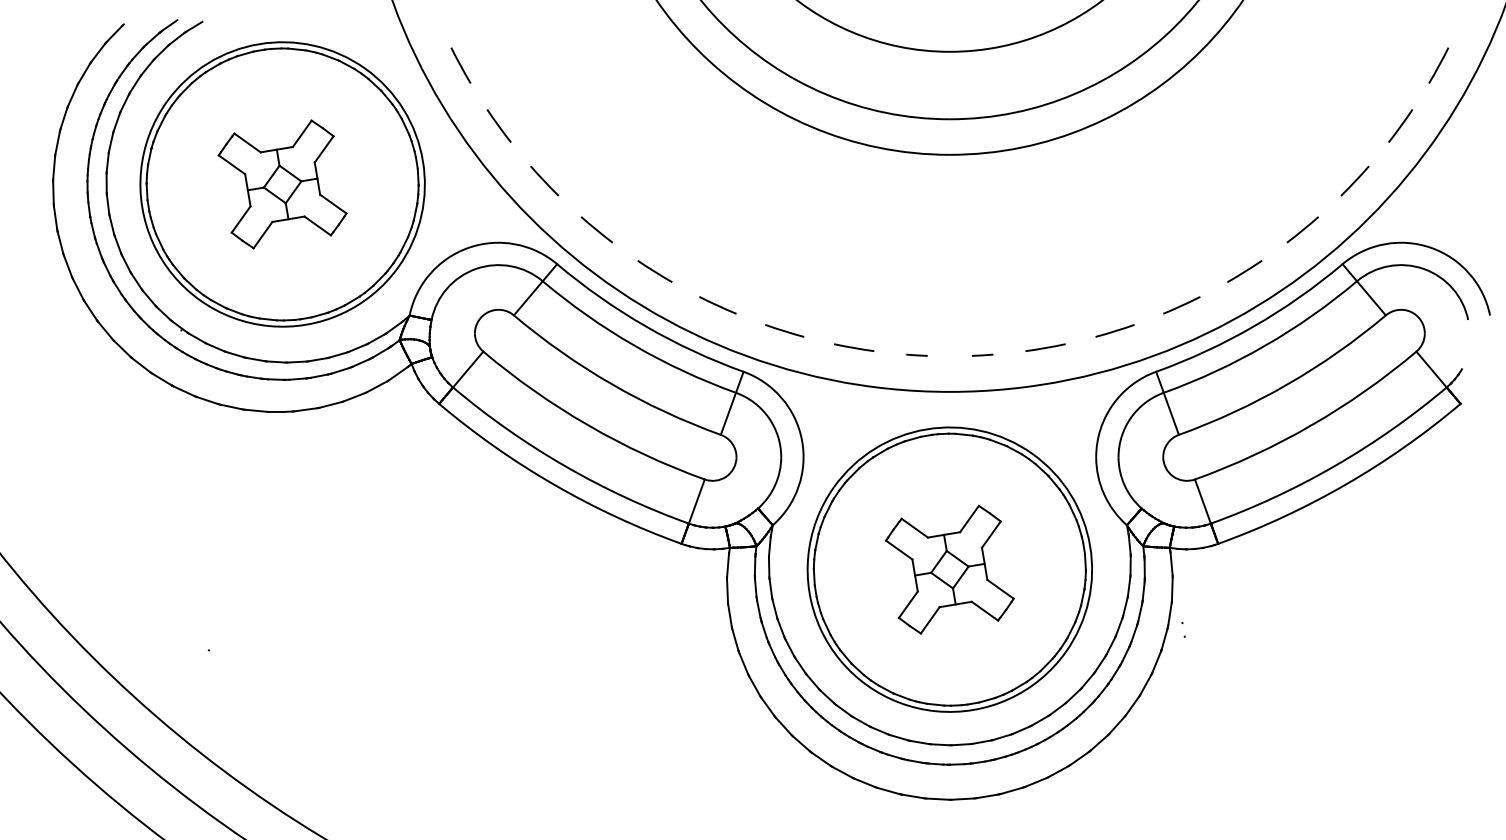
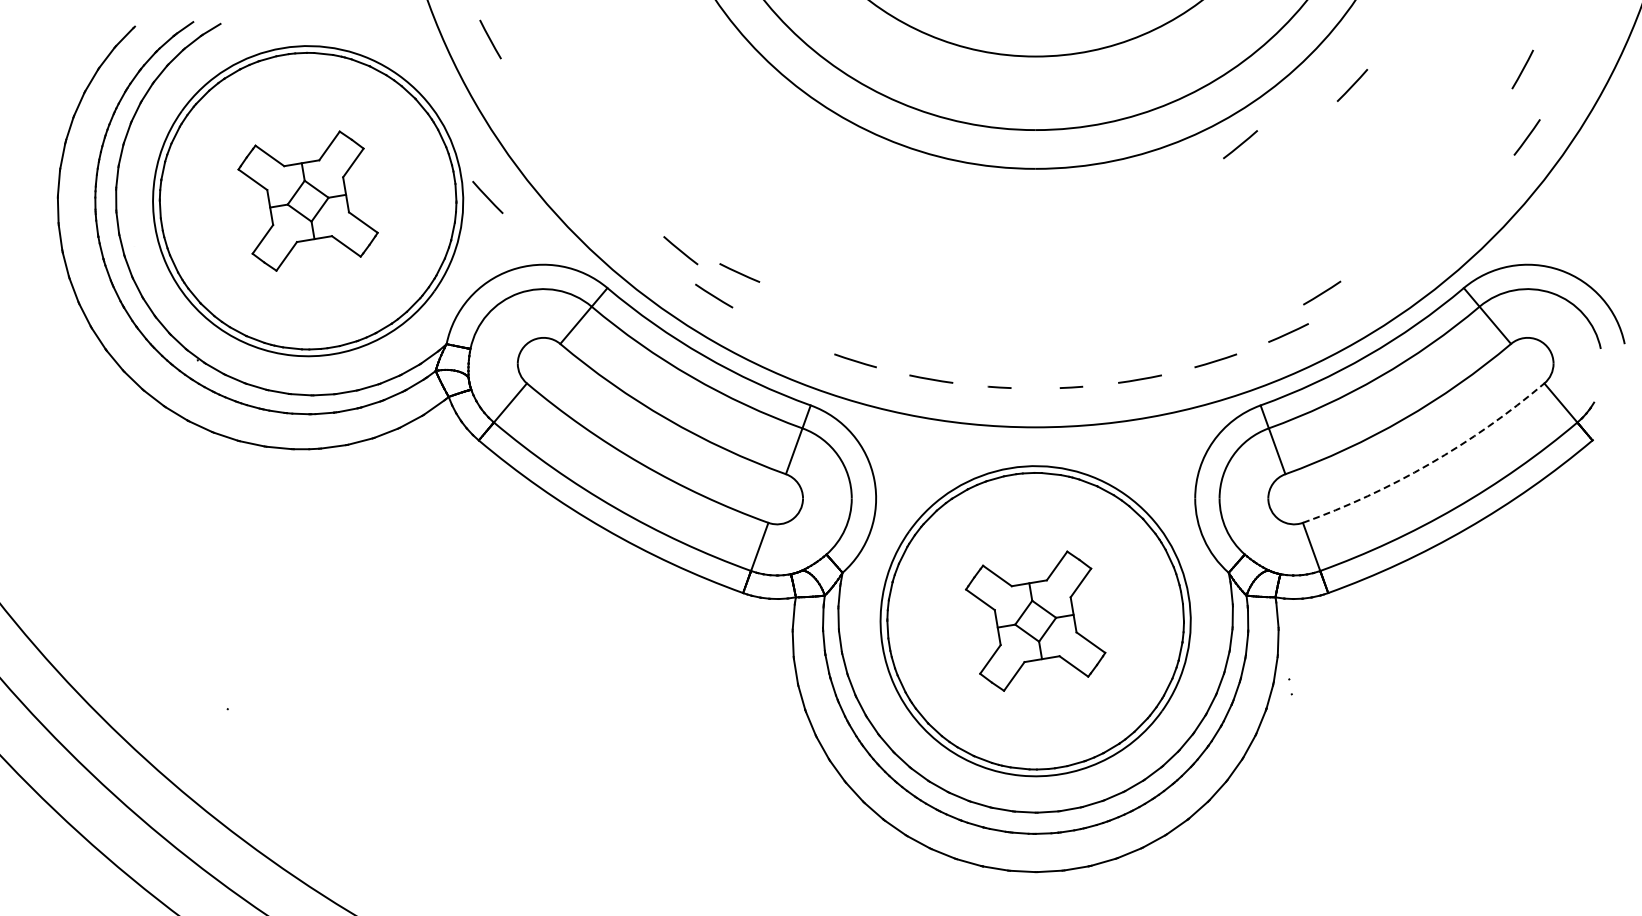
line: (460, 65) -> (490, 39), moved
line: (1438, 65) -> (1522, 69), moved
line: (498, 126) -> (543, 137), removed
line: (544, 181) -> (487, 197), moved
line: (1355, 181) -> (1352, 85), moved
line: (596, 229) -> (680, 250), moved
line: (1302, 229) -> (1240, 144), moved
line: (1245, 270) -> (1322, 292), moved
line: (717, 304) -> (739, 272), moved
arc: (1311, 425) -> (1429, 463), solid -> dashed

